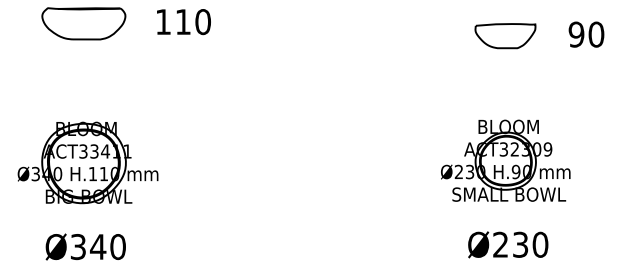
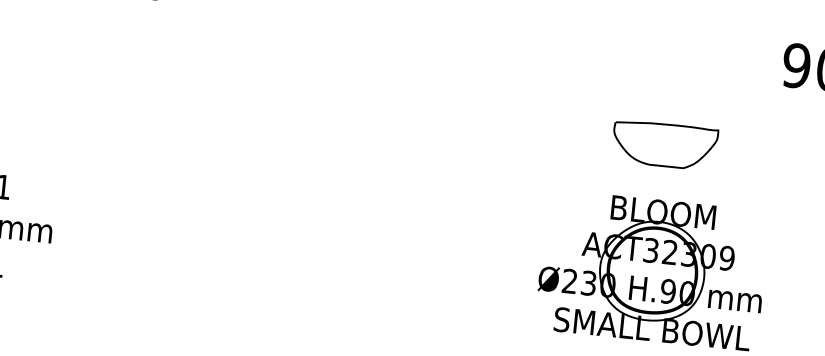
part: (505, 36) -> (664, 145), moved

